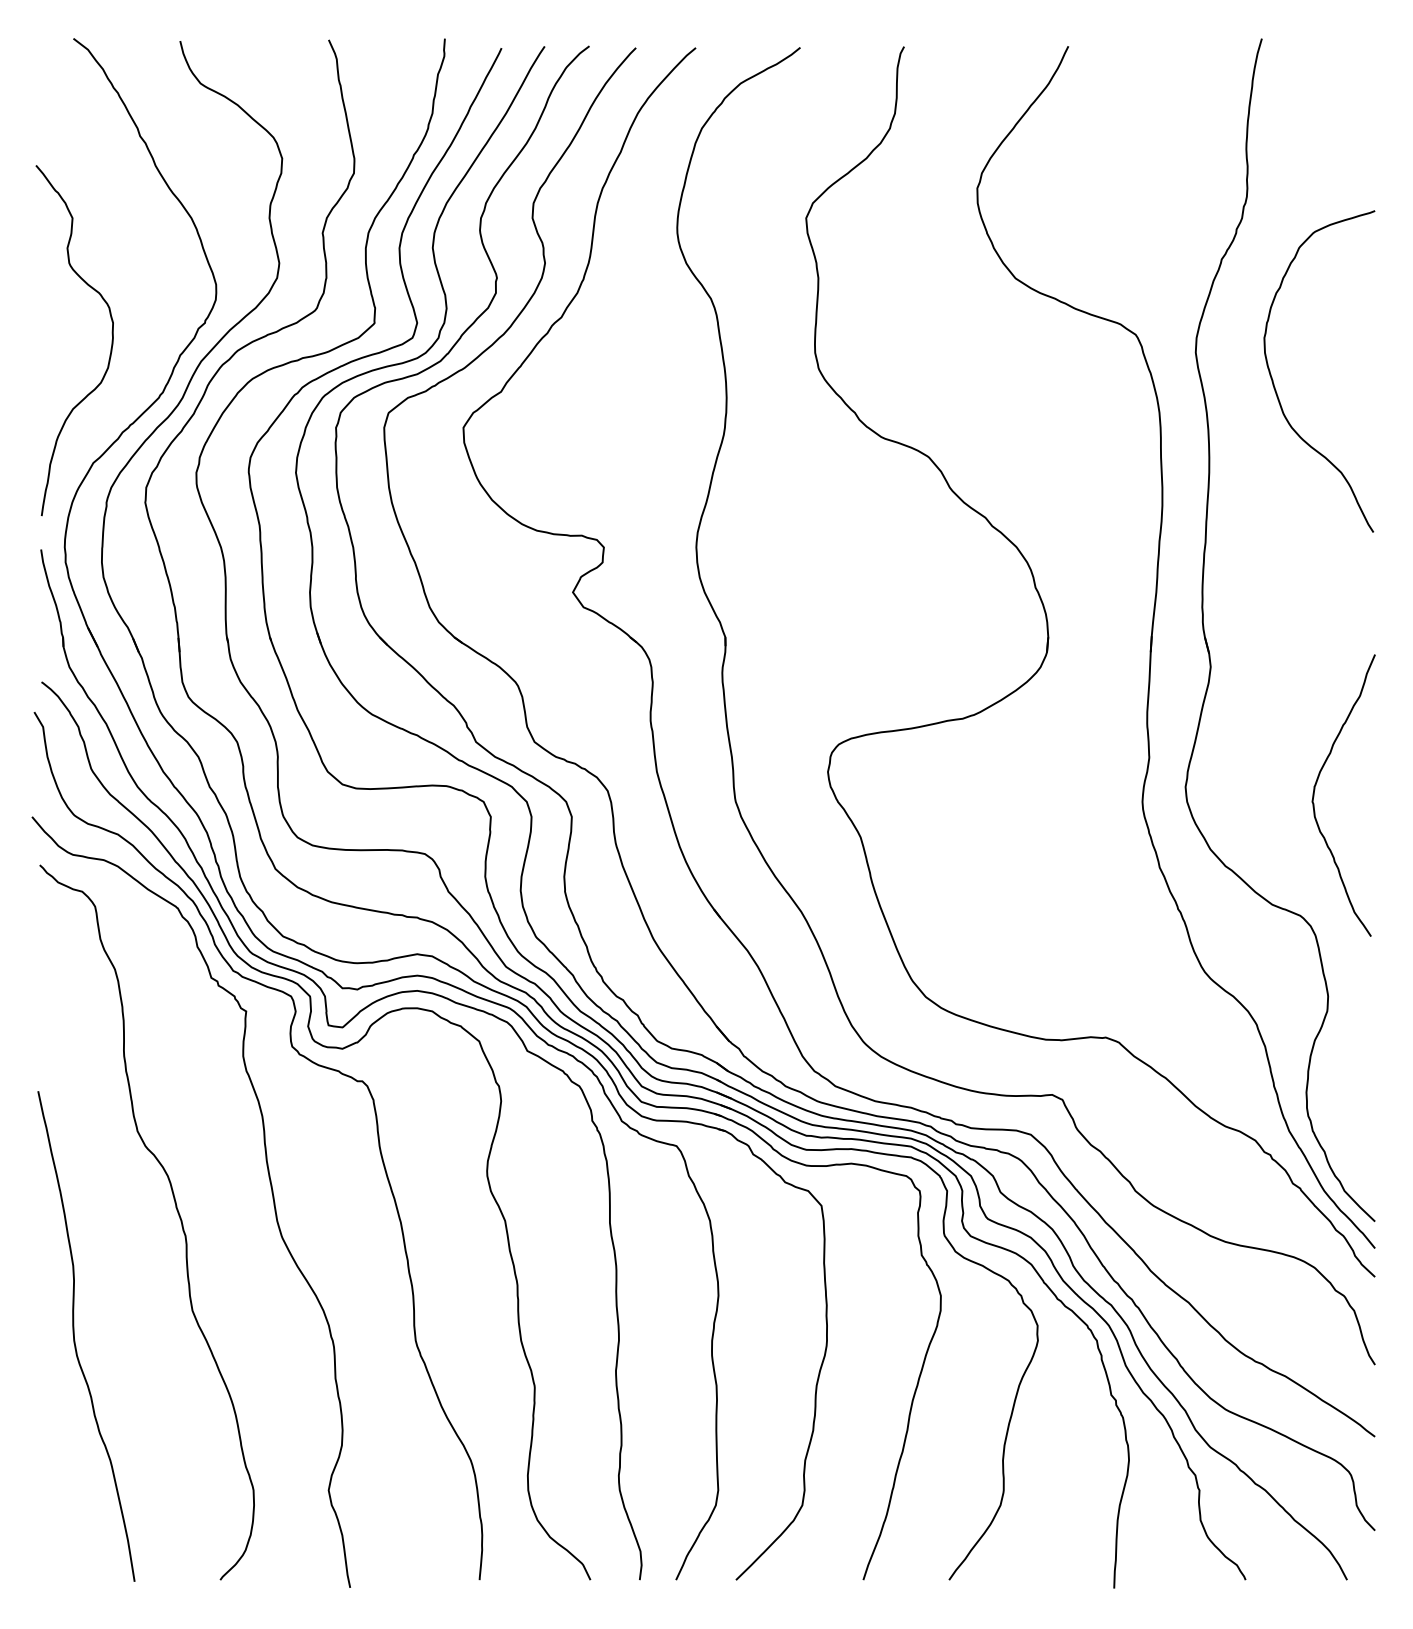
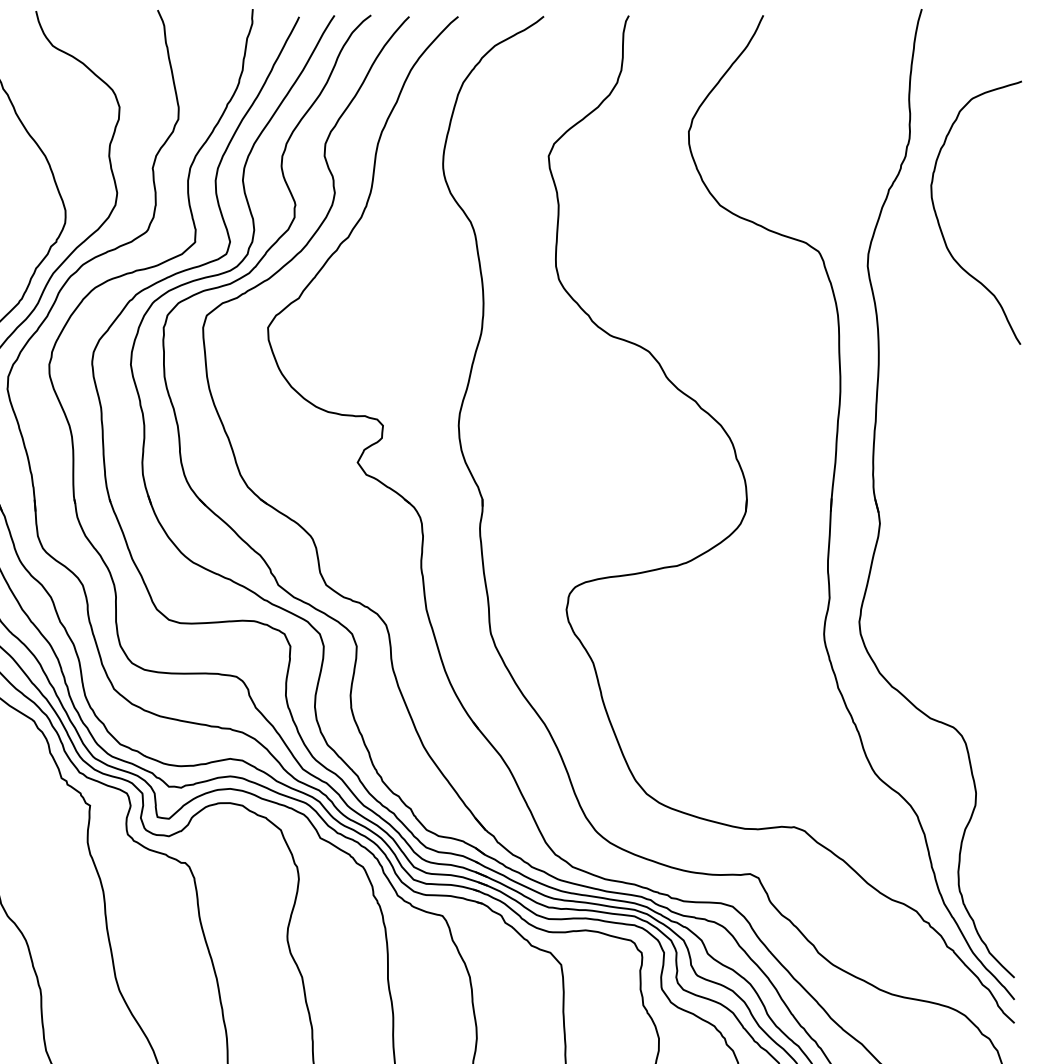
curve: (1274, 383) -> (939, 222), moved
curve: (1315, 789) -> (965, 623), removed

